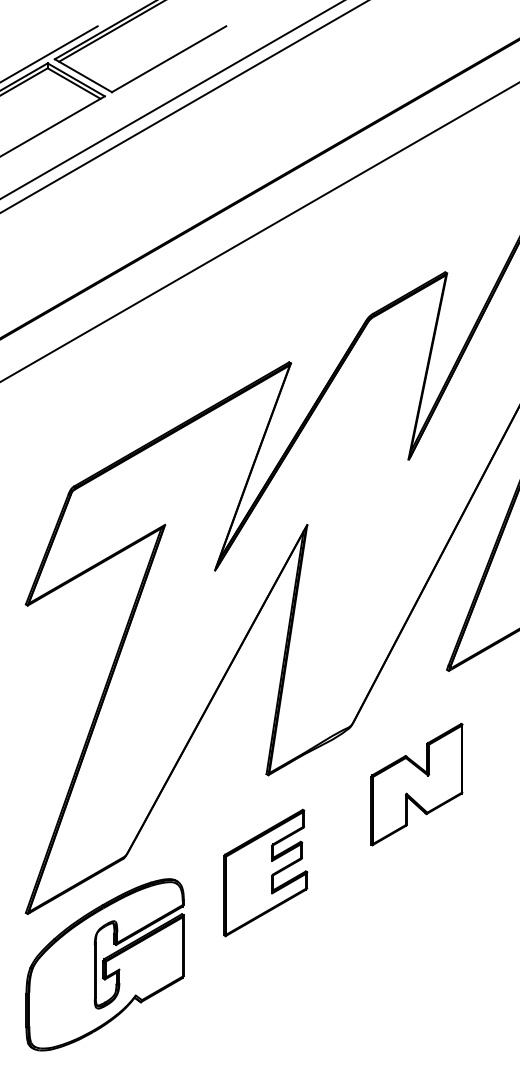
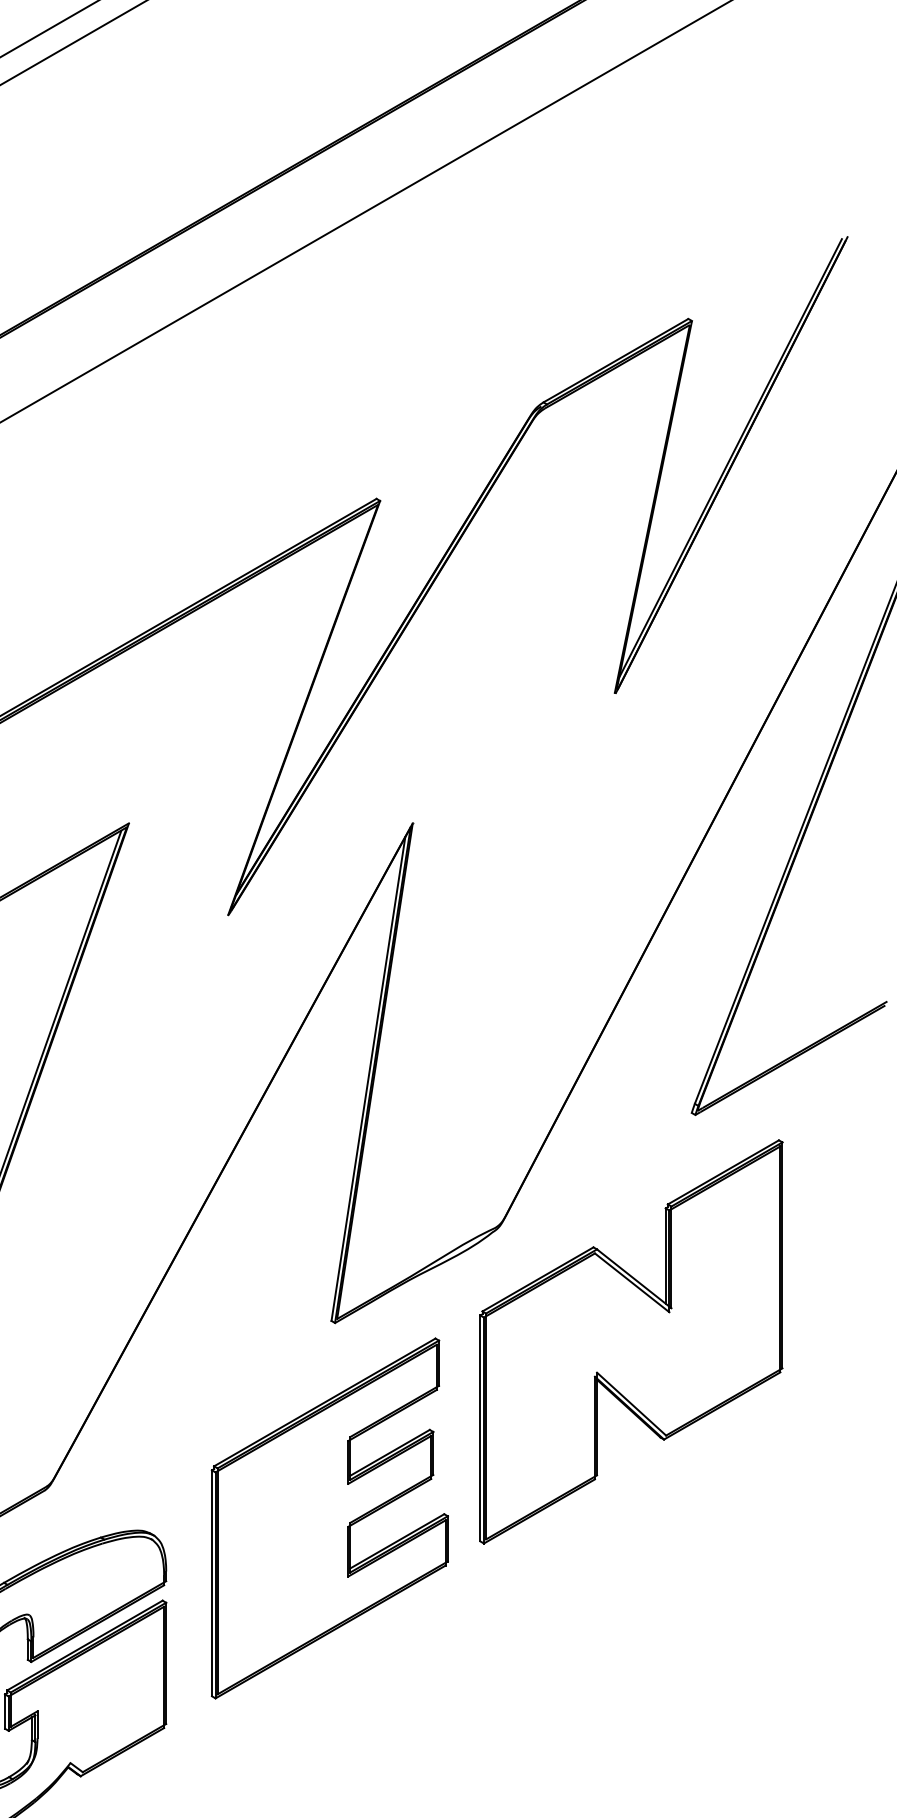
part: (416, 784) -> (630, 1341), size x1.67
part: (265, 872) -> (329, 1517), size x1.43

